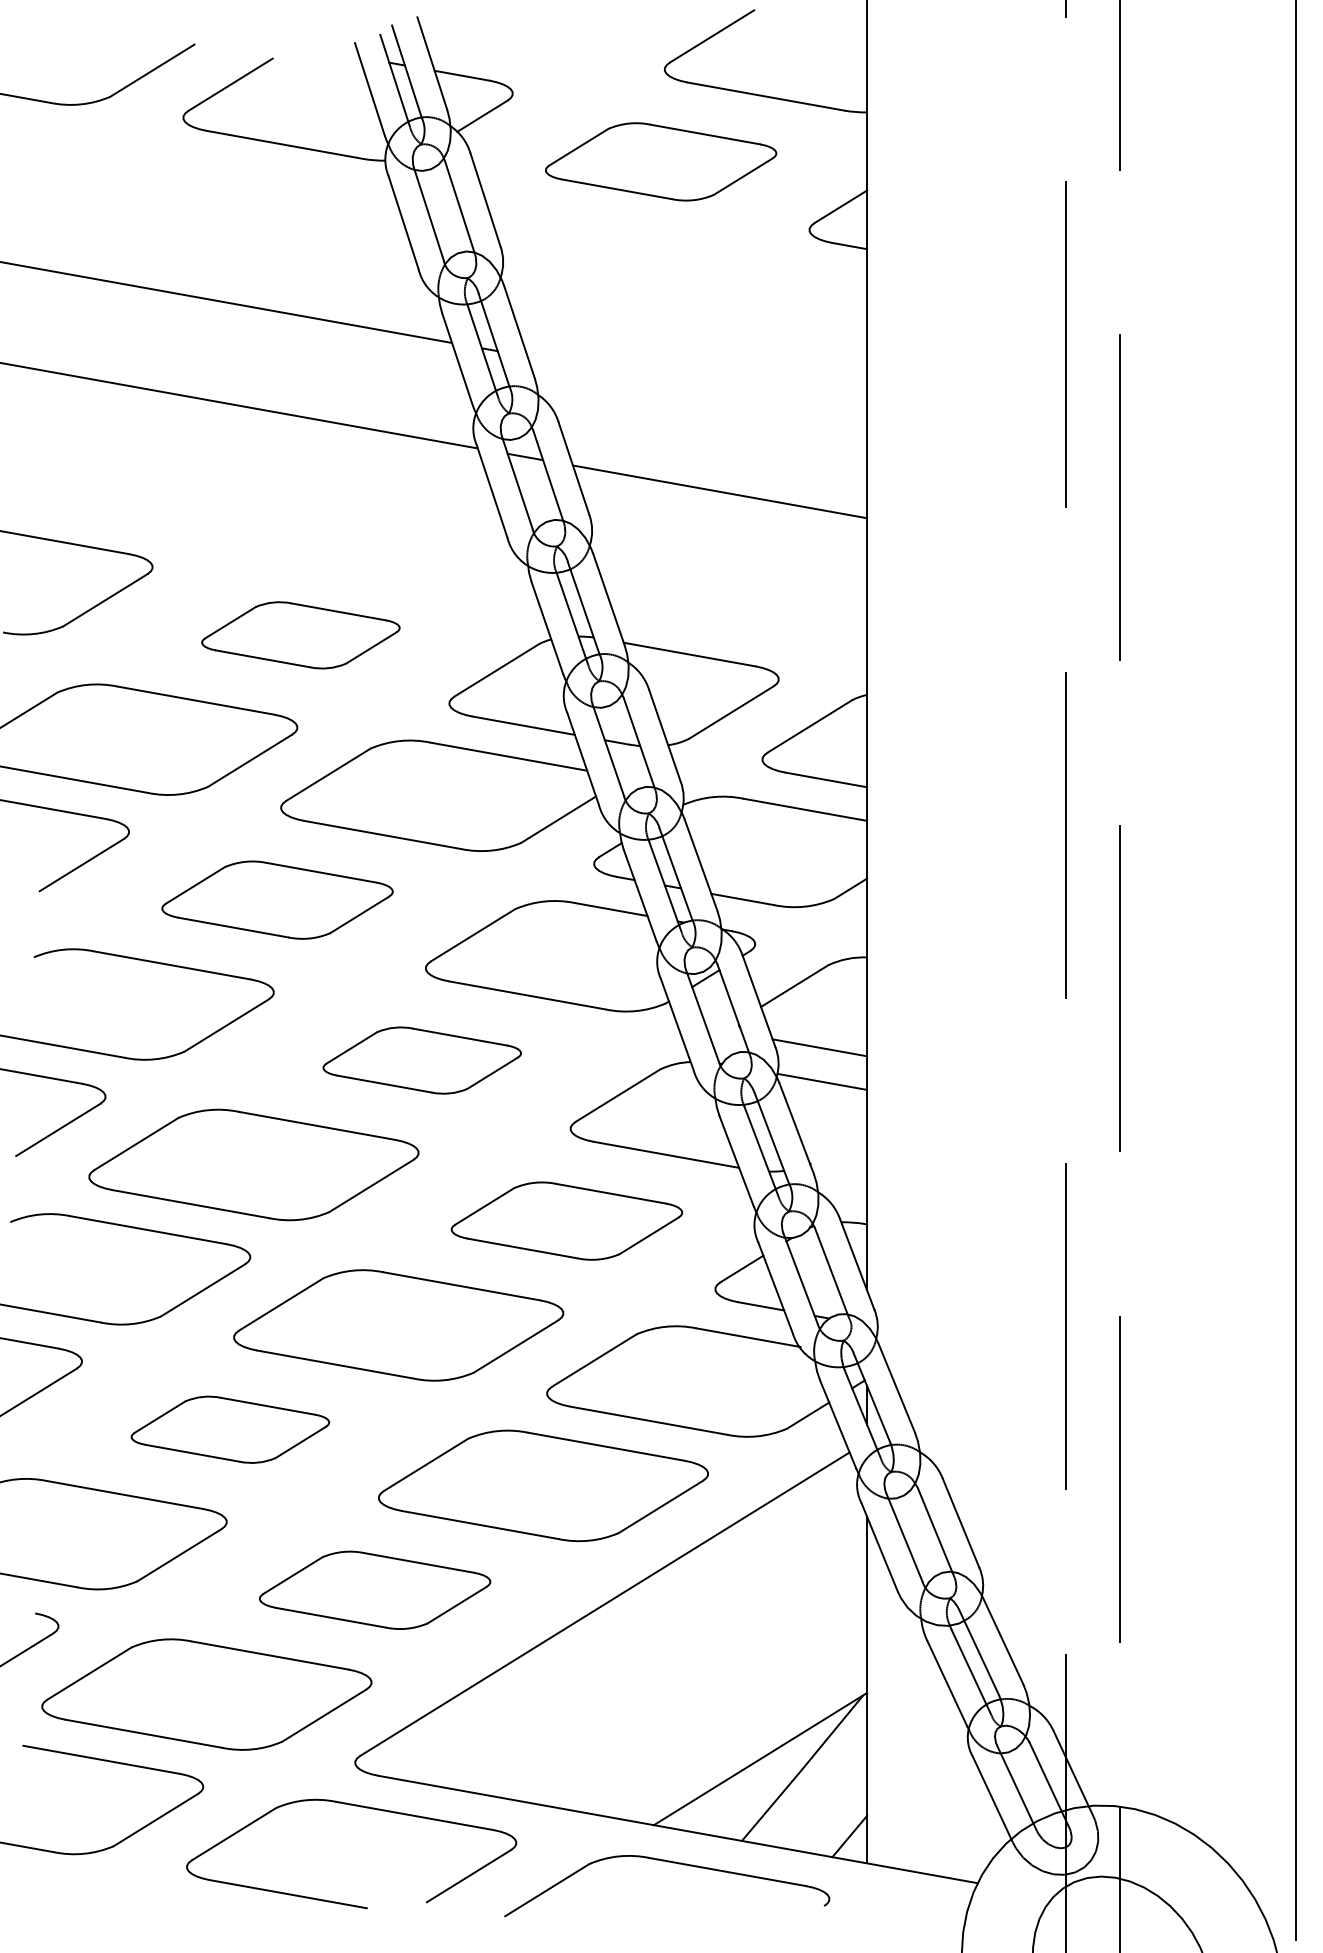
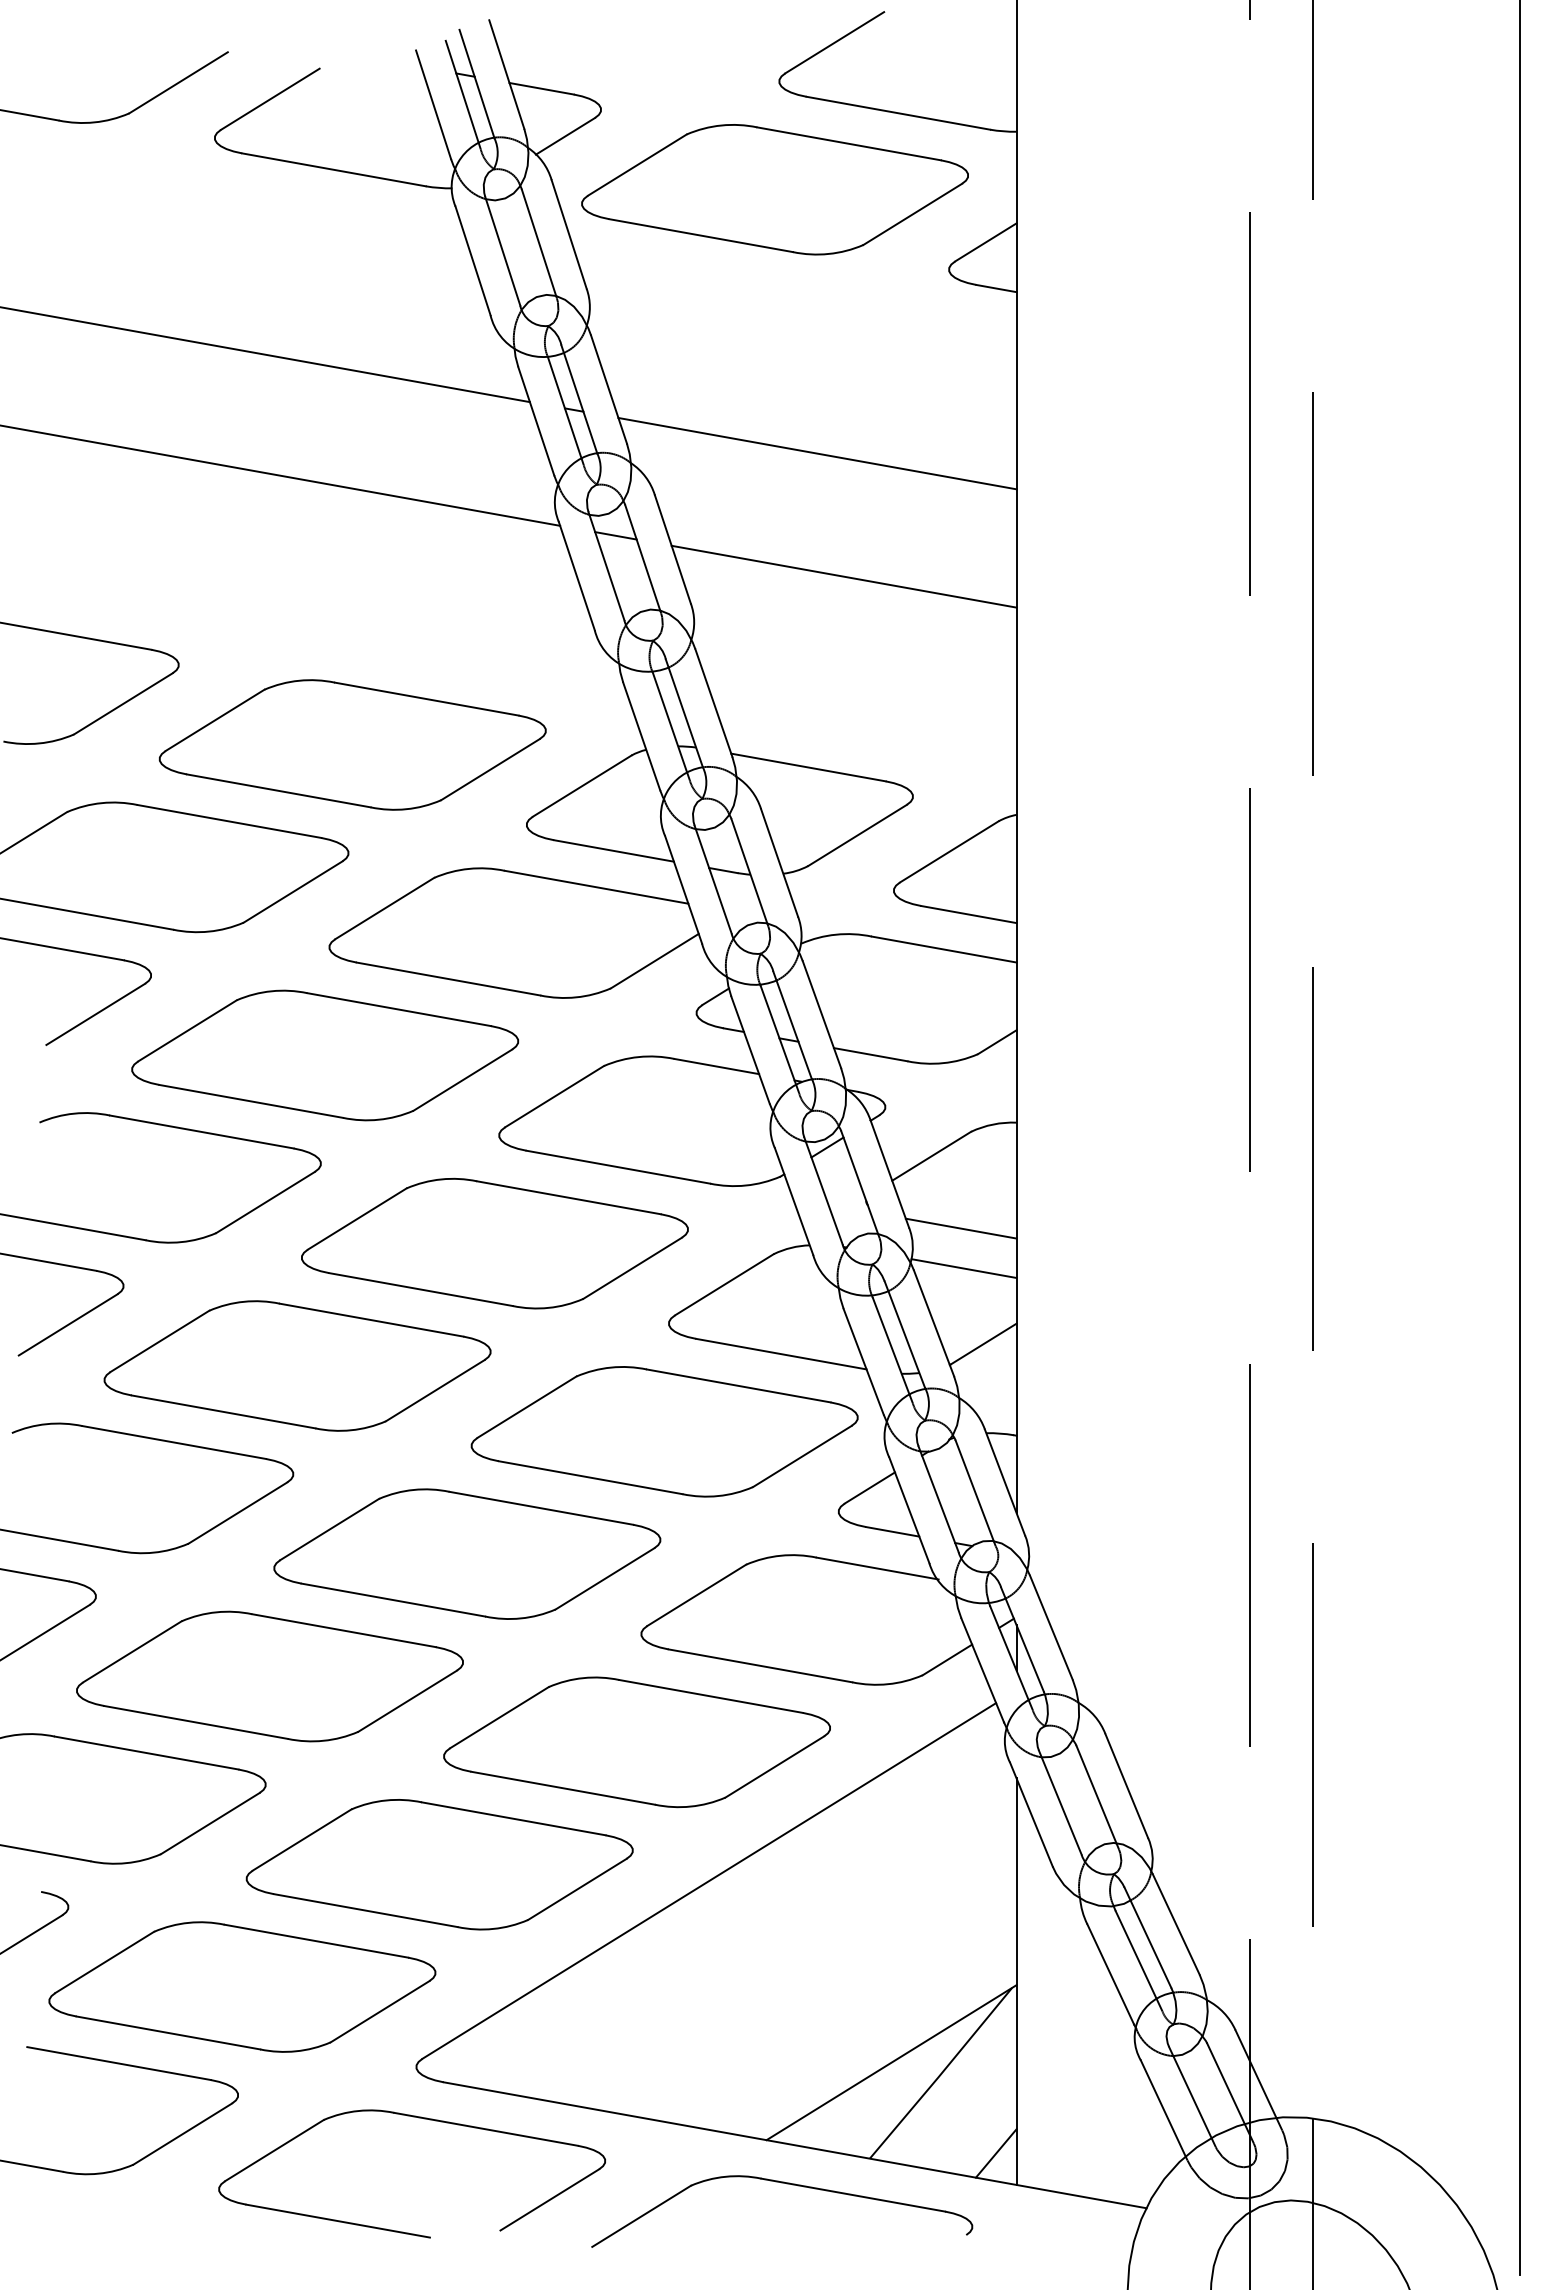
part: (660, 161) -> (774, 189), size x1.43
line: (697, 386) -> (817, 453), added
part: (300, 634) -> (352, 744), size x1.67
part: (277, 900) -> (325, 1055), size x1.43
part: (421, 1060) -> (494, 1243), size x1.67
line: (838, 1145) -> (983, 1343), added
part: (566, 1220) -> (664, 1431), size x1.43
part: (229, 1429) -> (269, 1676), size x1.67
part: (374, 1590) -> (439, 1864), size x1.43

